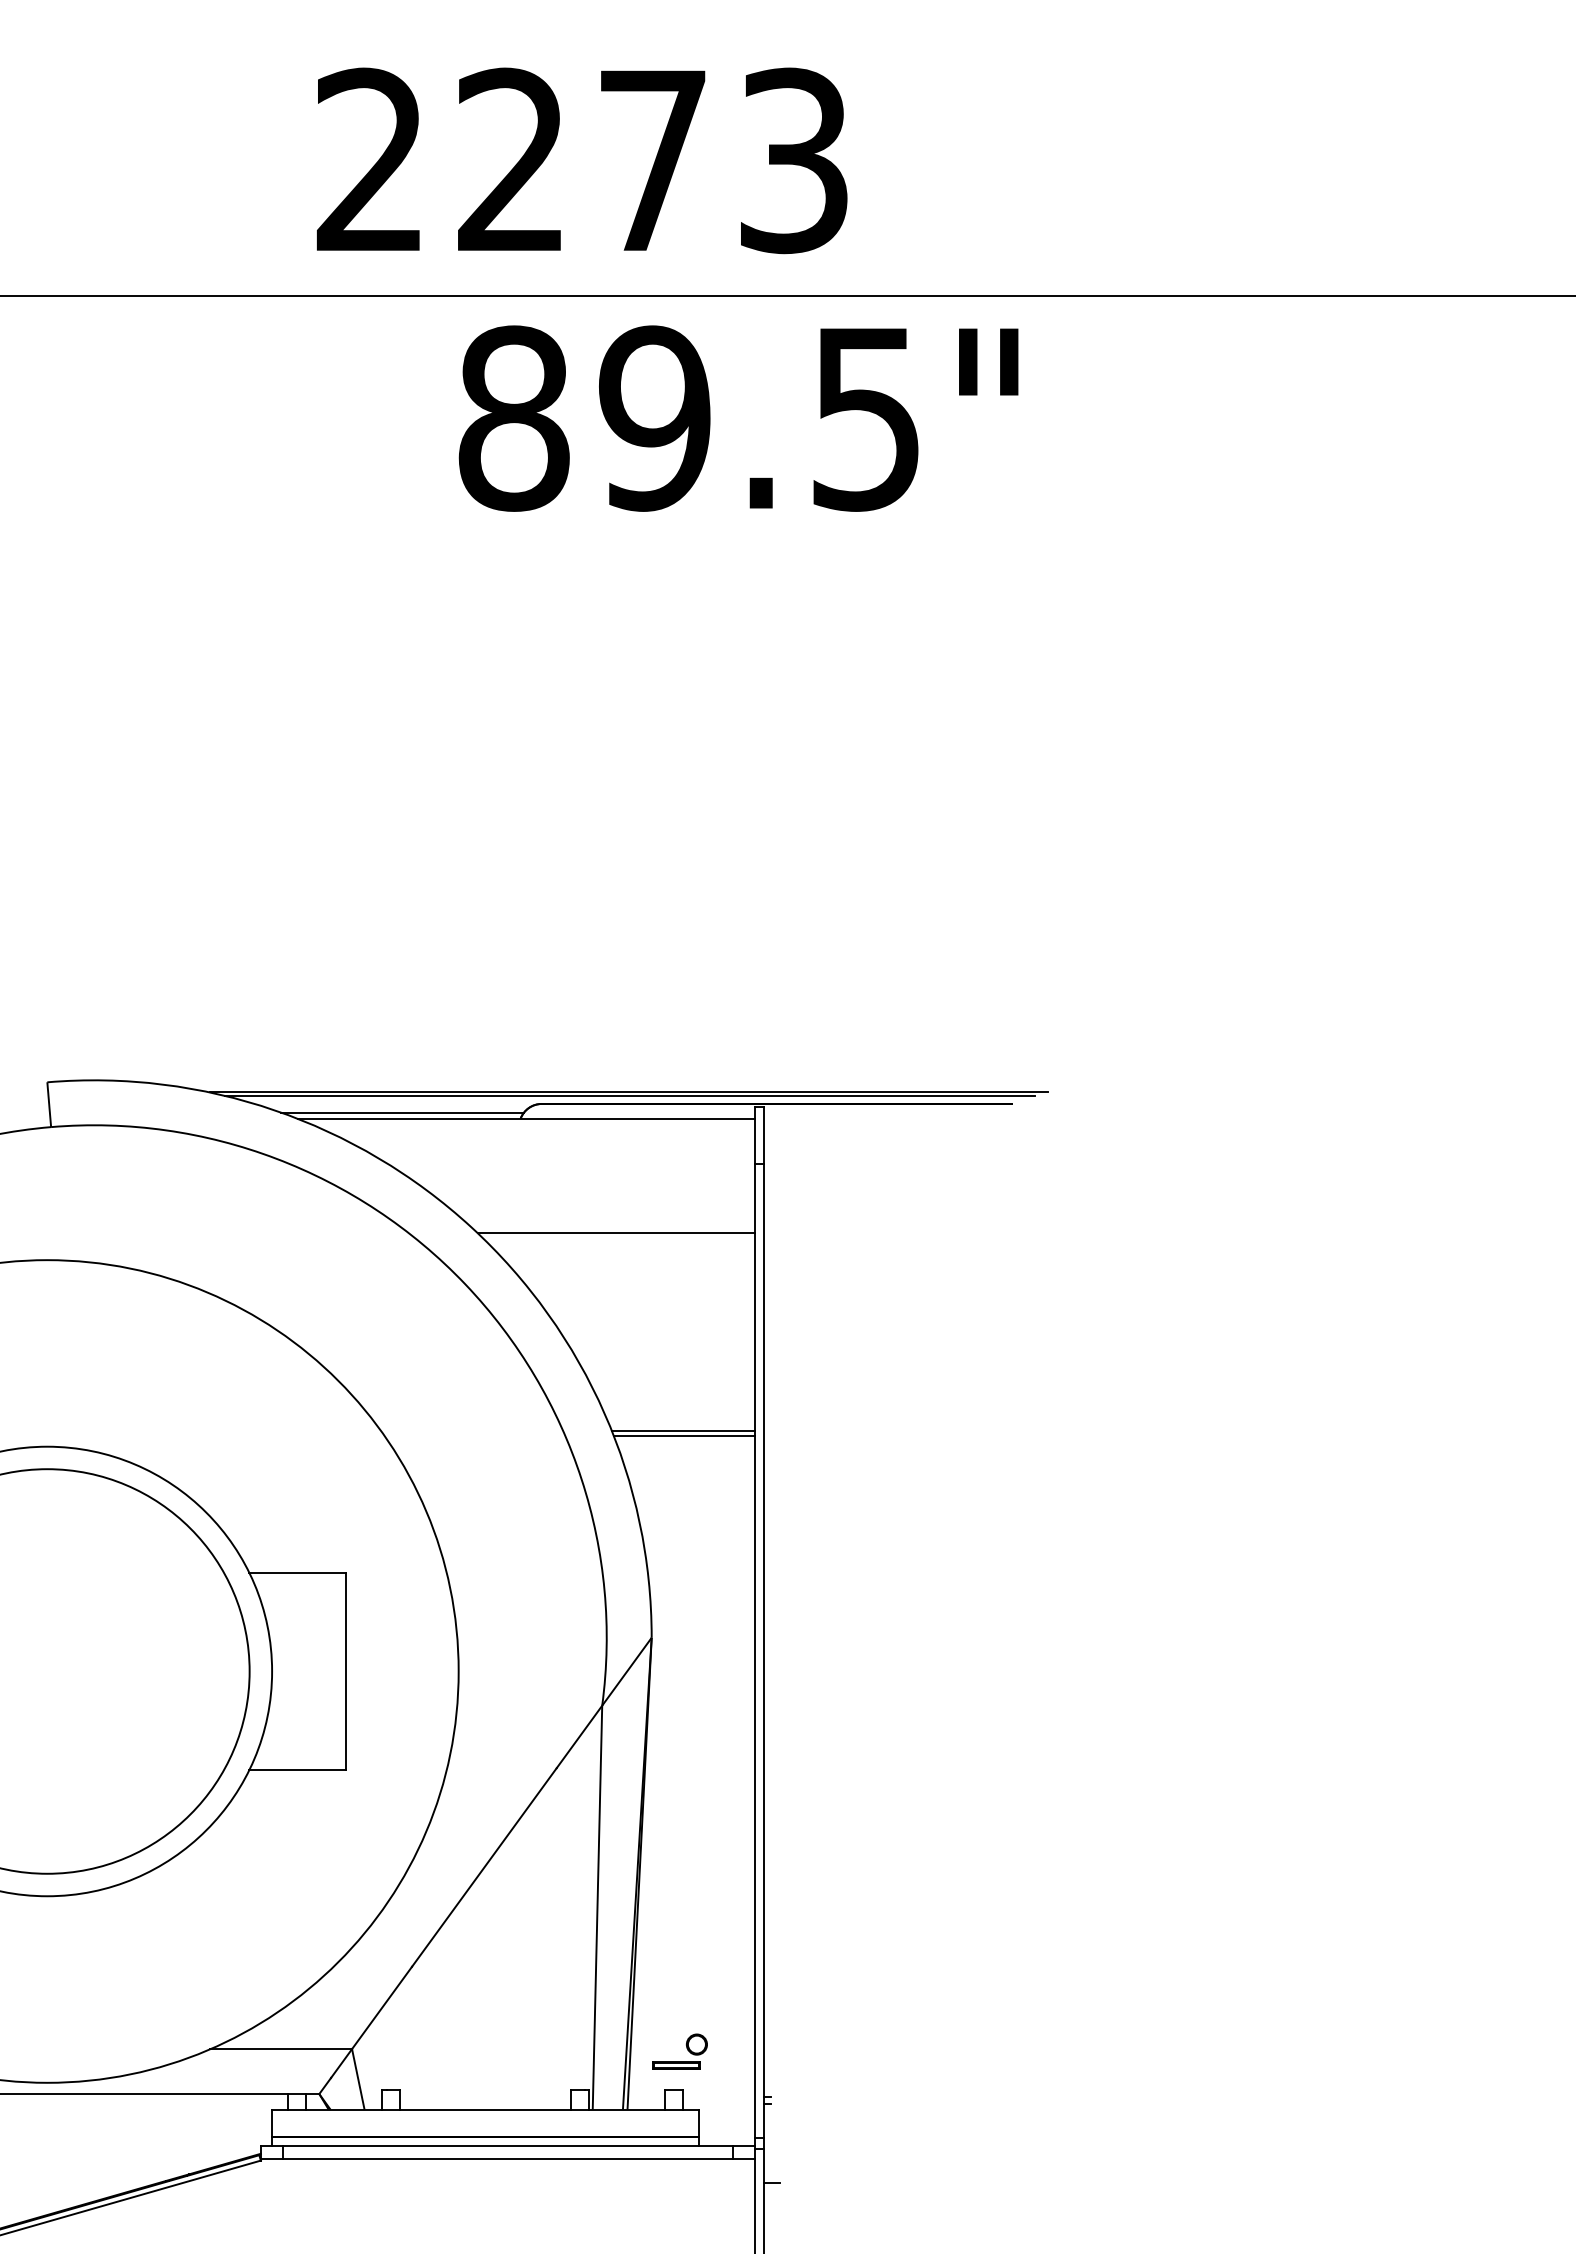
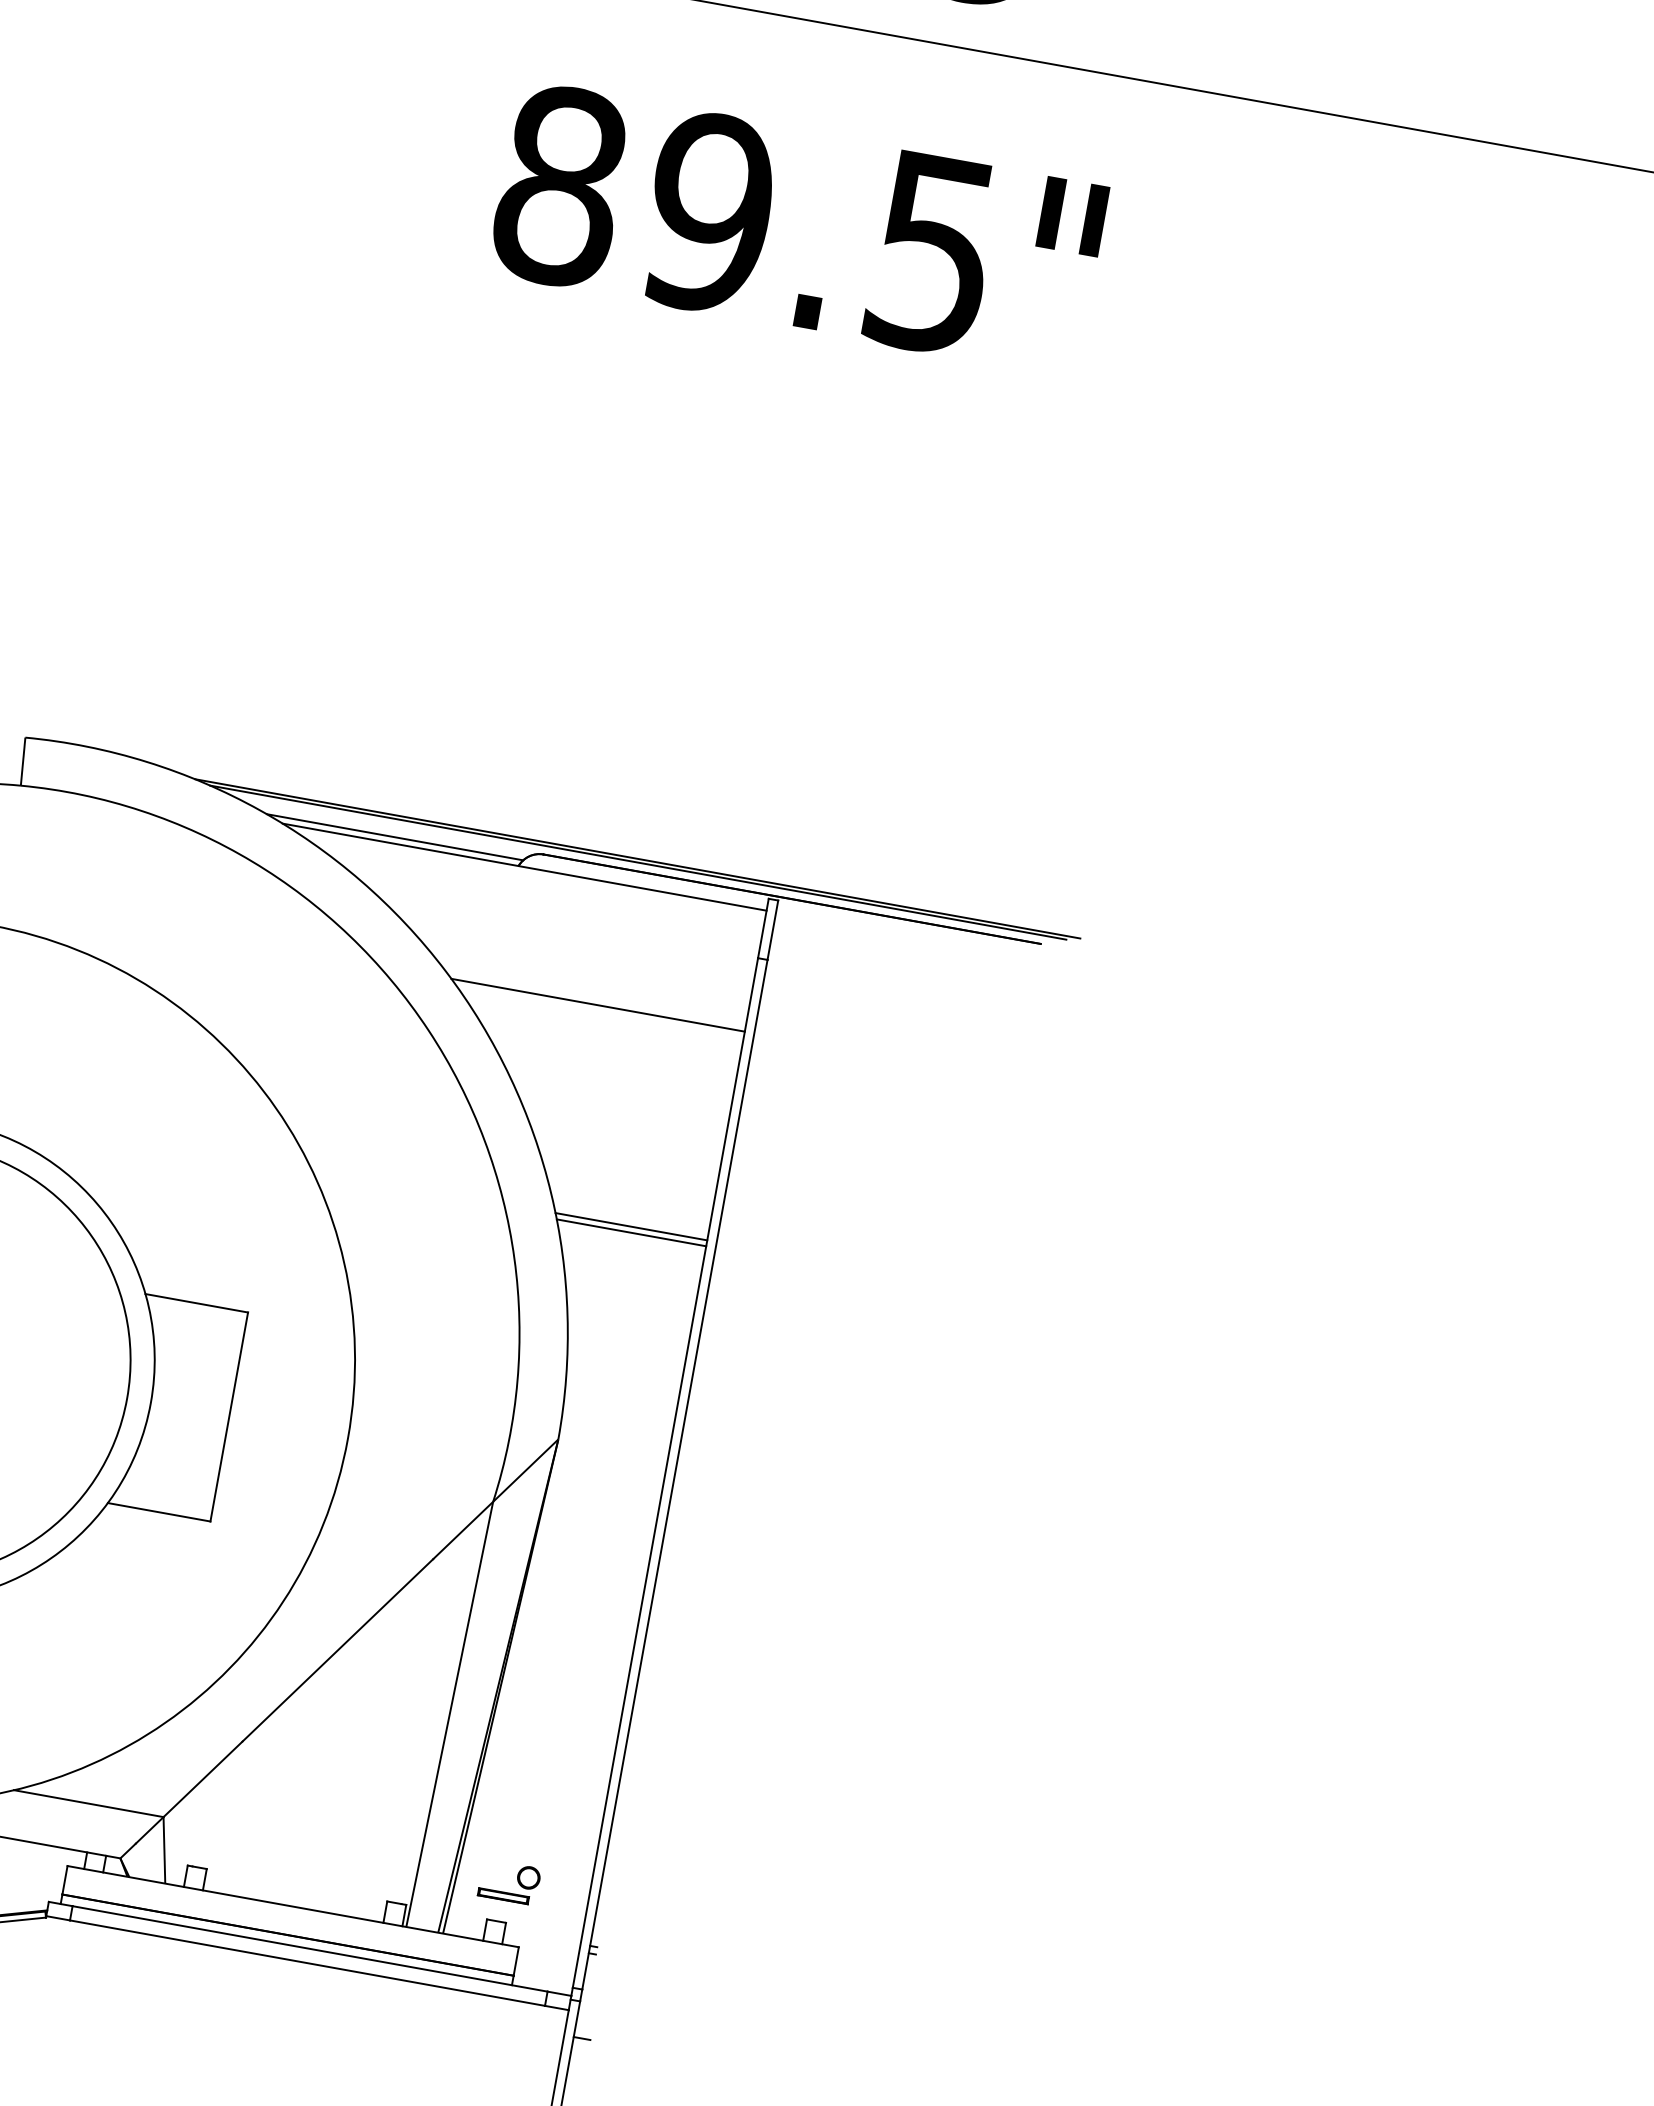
text: (738, 418) -> (797, 228), moved

